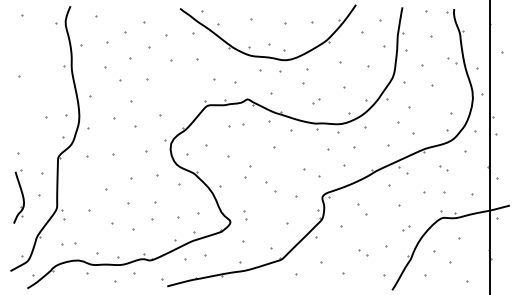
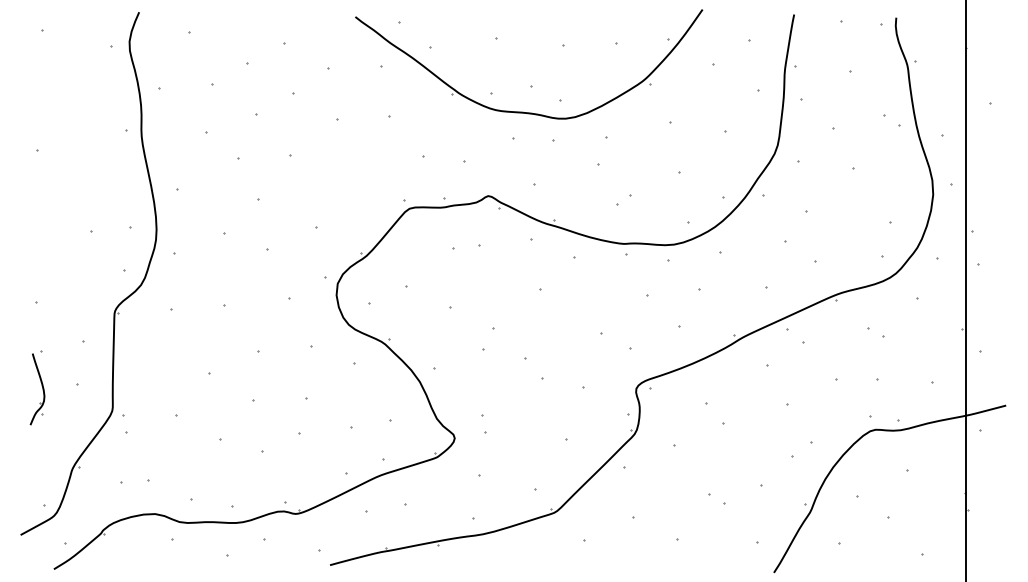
part: (18, 196) -> (36, 387), size x0.7
part: (406, 228) -> (802, 450), size x1.6

